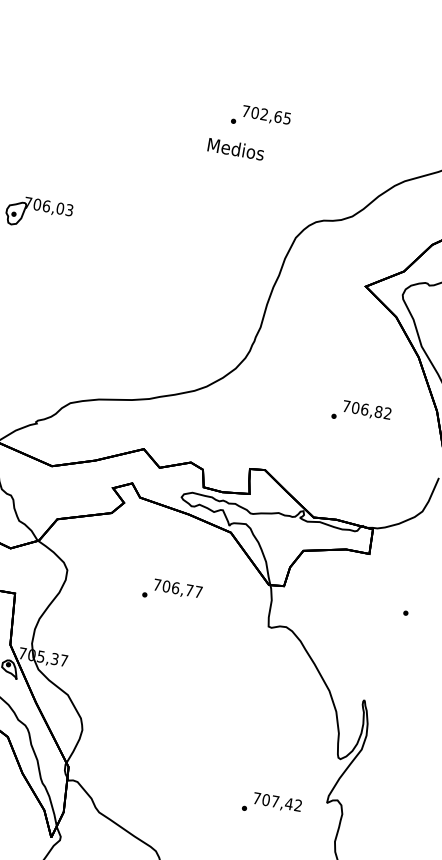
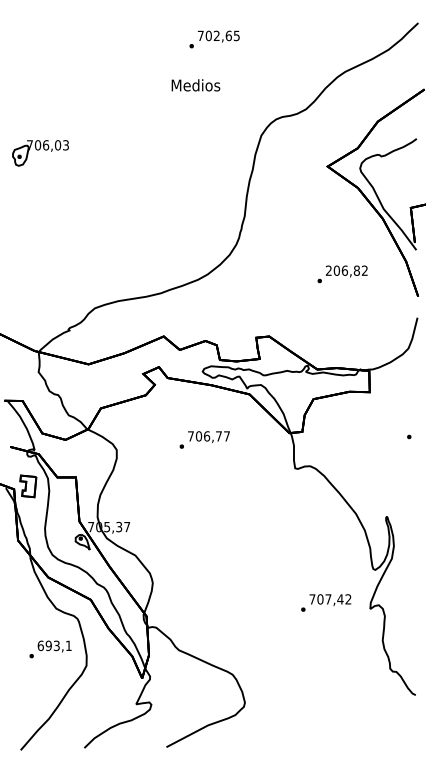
text: (235, 149) -> (195, 85), moved
text: (346, 406) -> (328, 270), 706,82 -> 206,82
text: (172, 591) -> (204, 439), moved
text: (272, 804) -> (326, 602), moved

